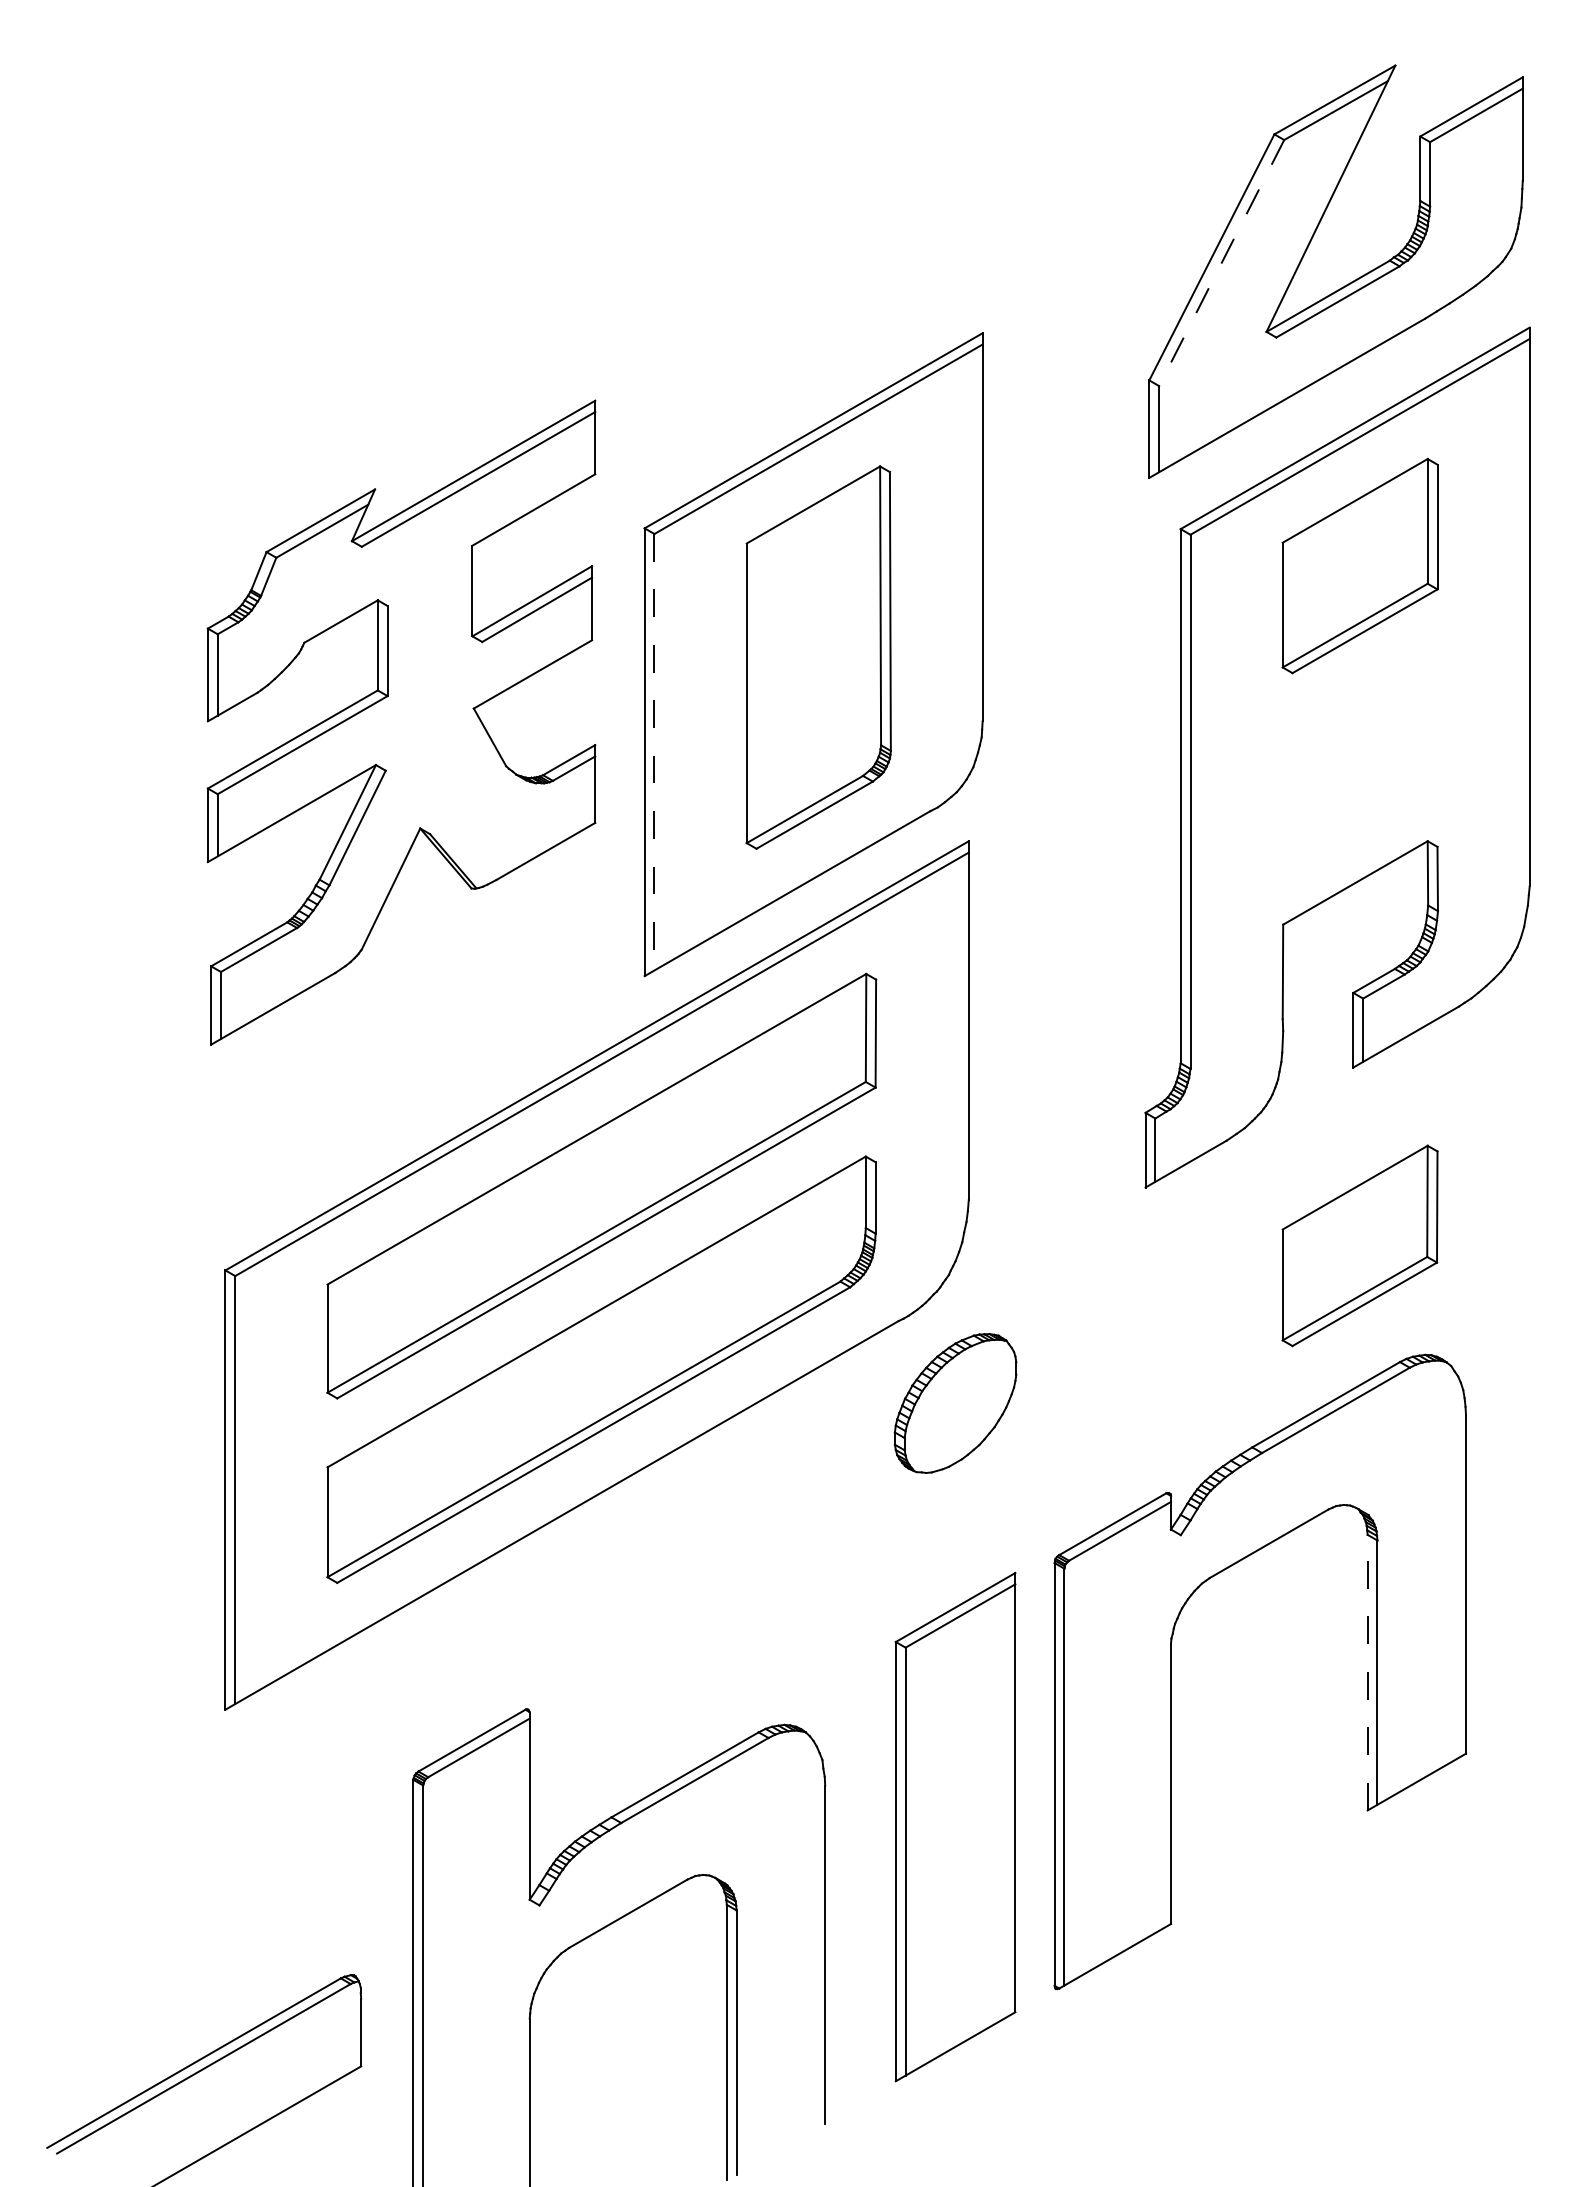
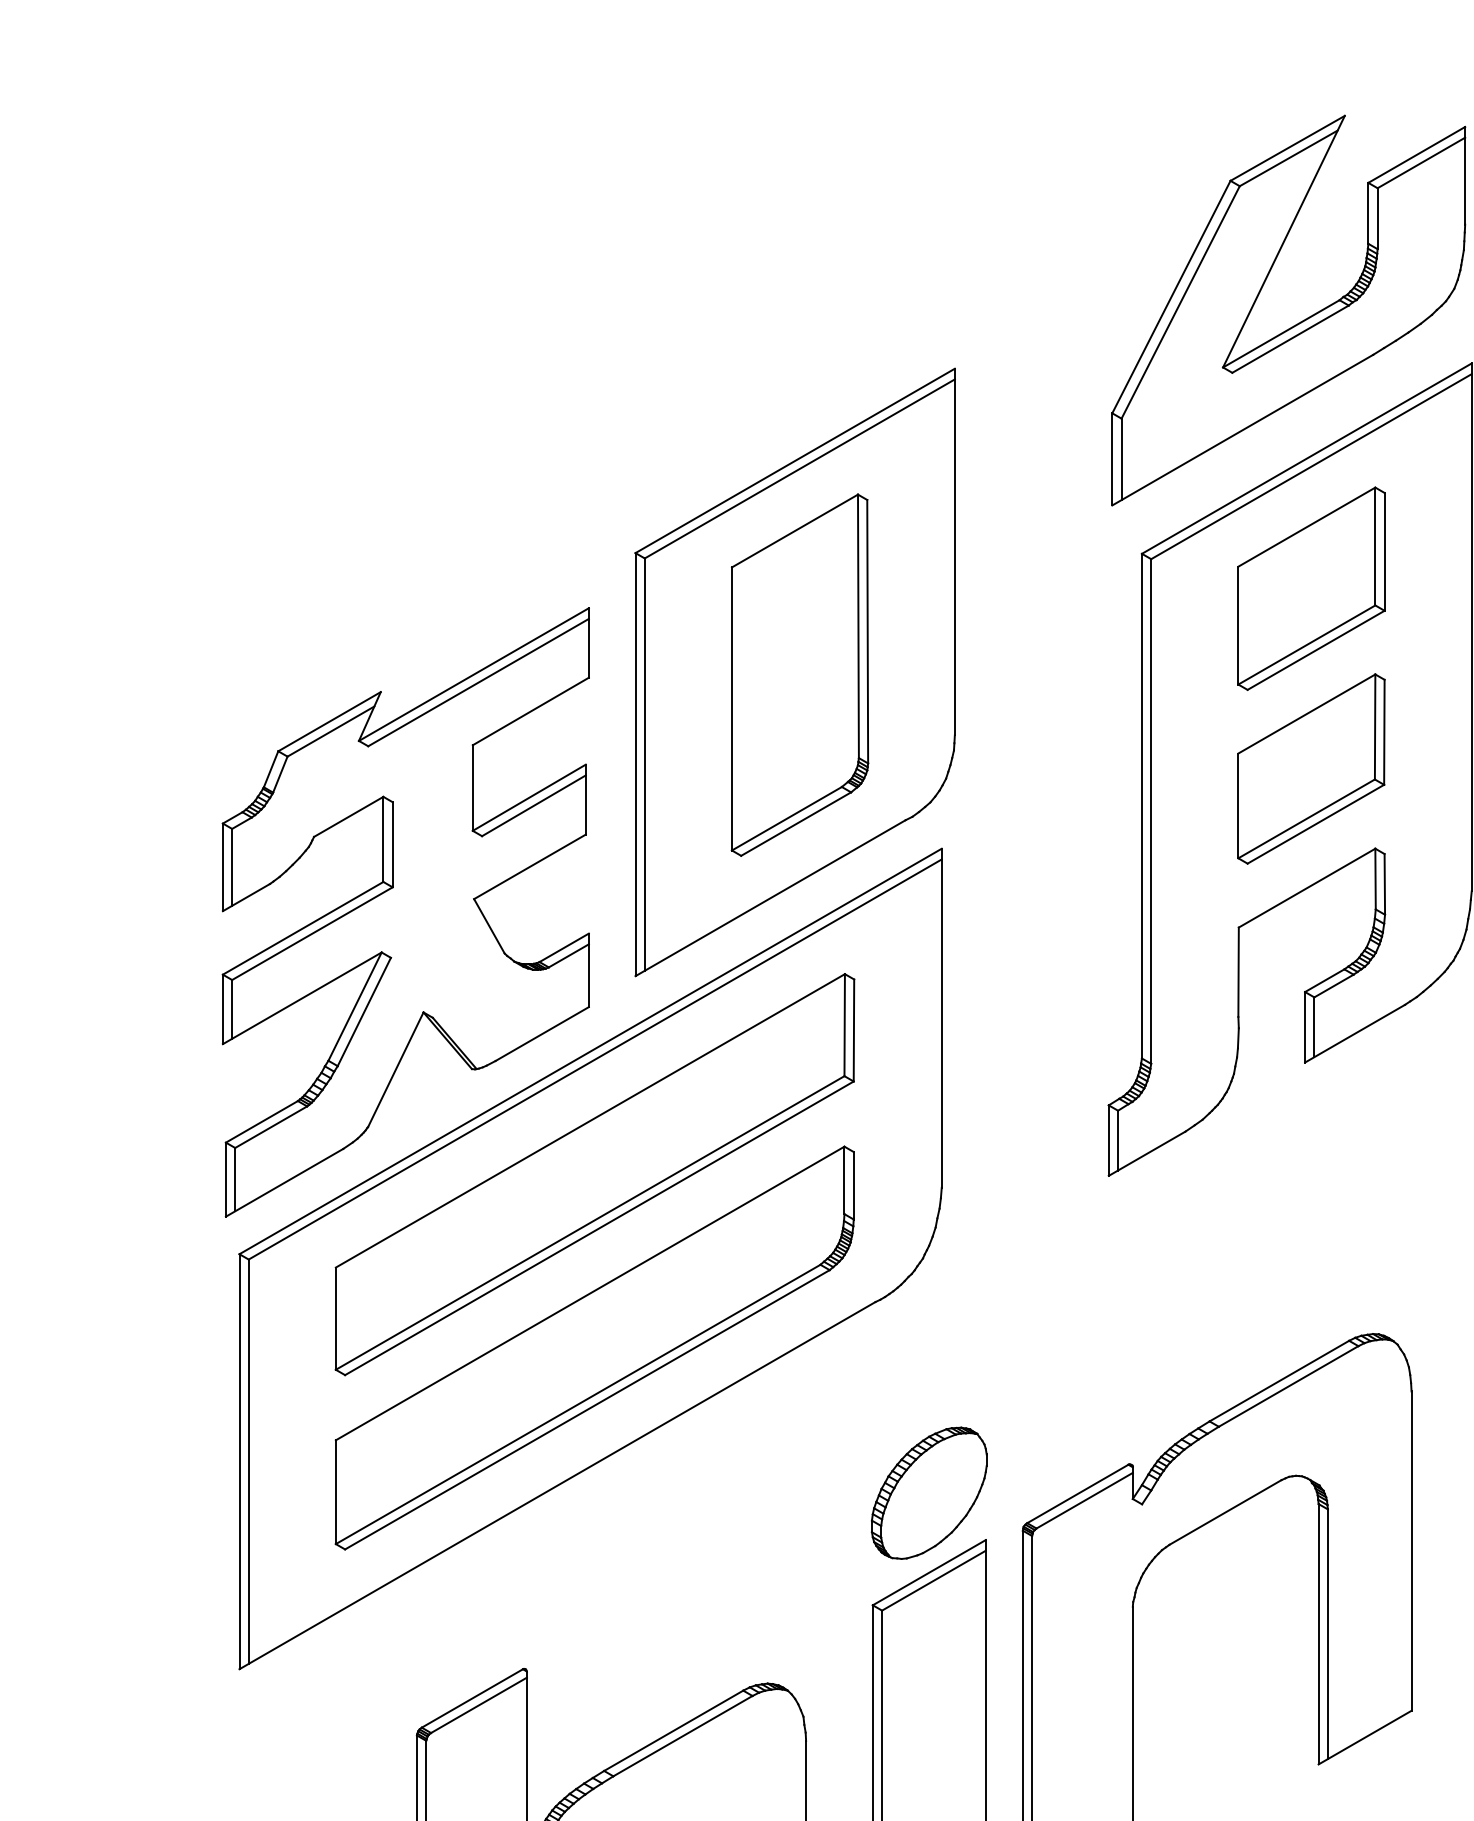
line: (1221, 263) -> (1180, 302), dashed -> solid
part: (401, 722) -> (405, 912), moved
line: (654, 752) -> (644, 764), dashed -> solid
part: (1359, 1245) -> (1310, 768), moved
part: (955, 1403) -> (929, 1493), moved
line: (1367, 1672) -> (1318, 1634), dashed -> solid

